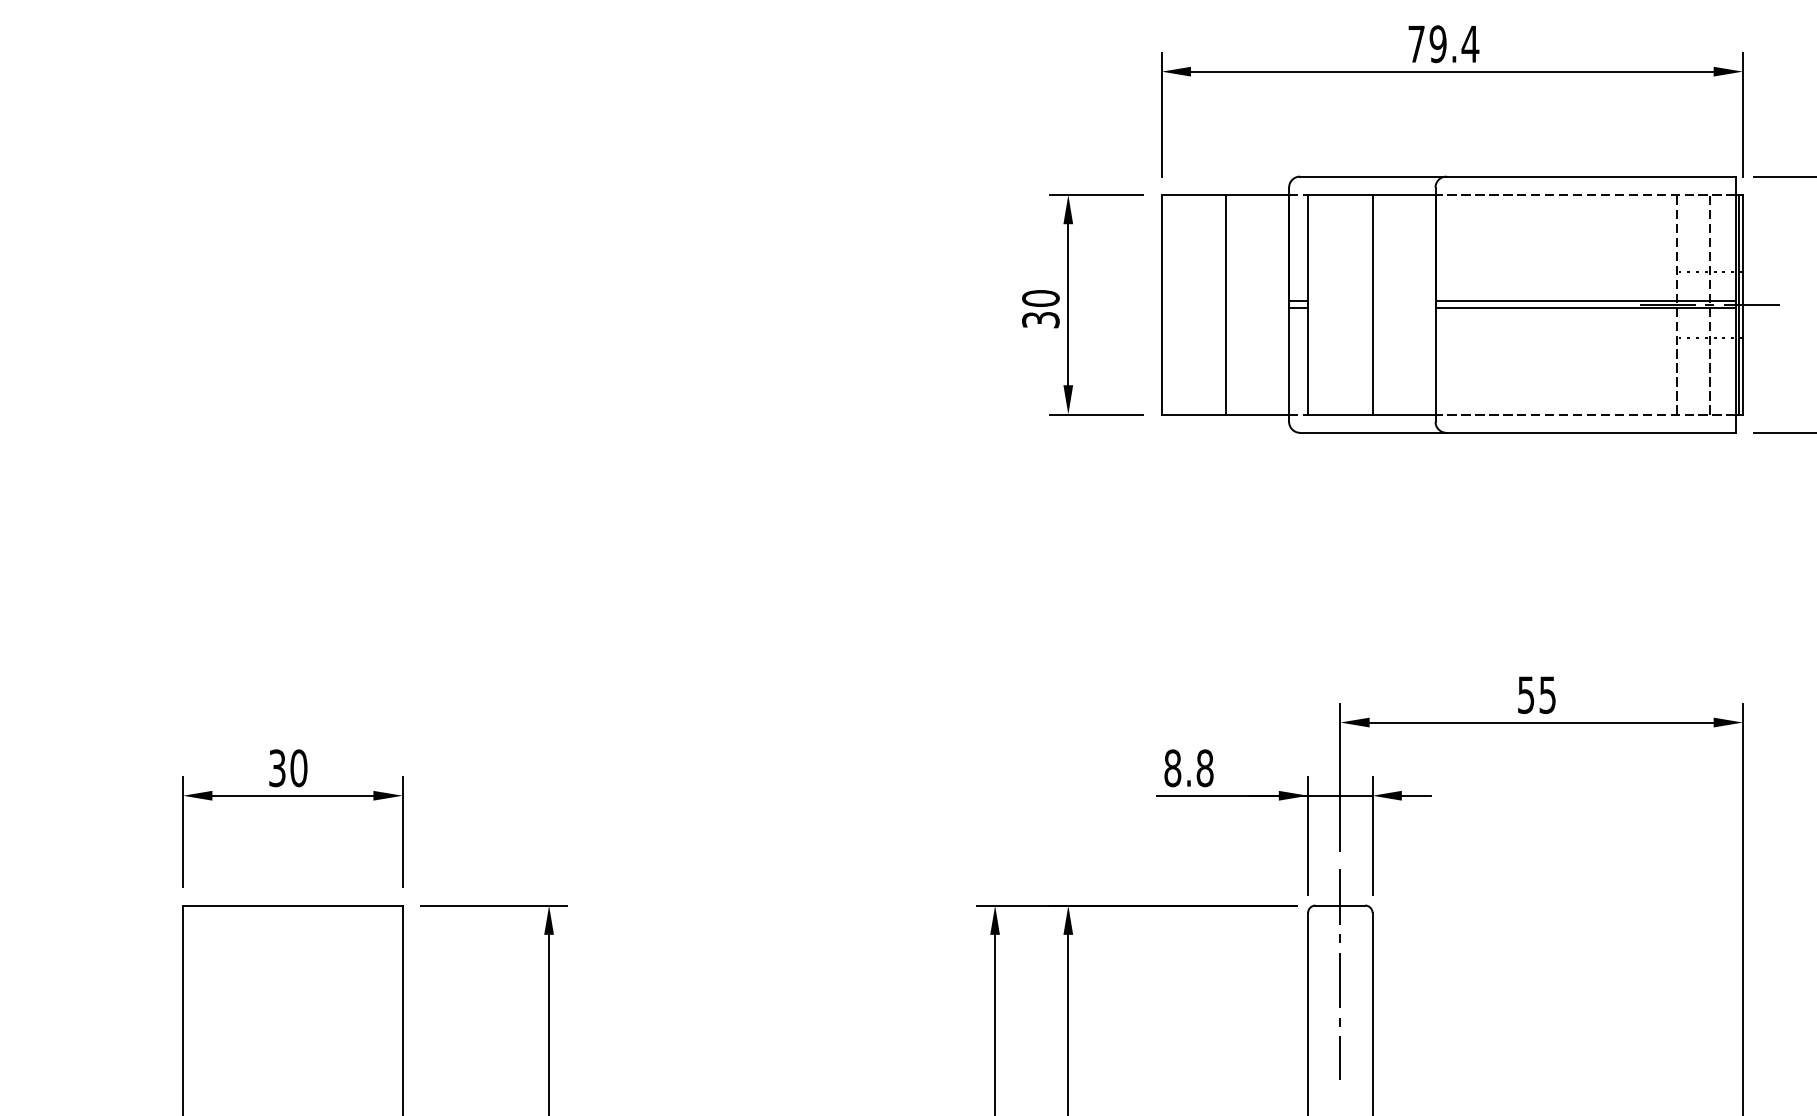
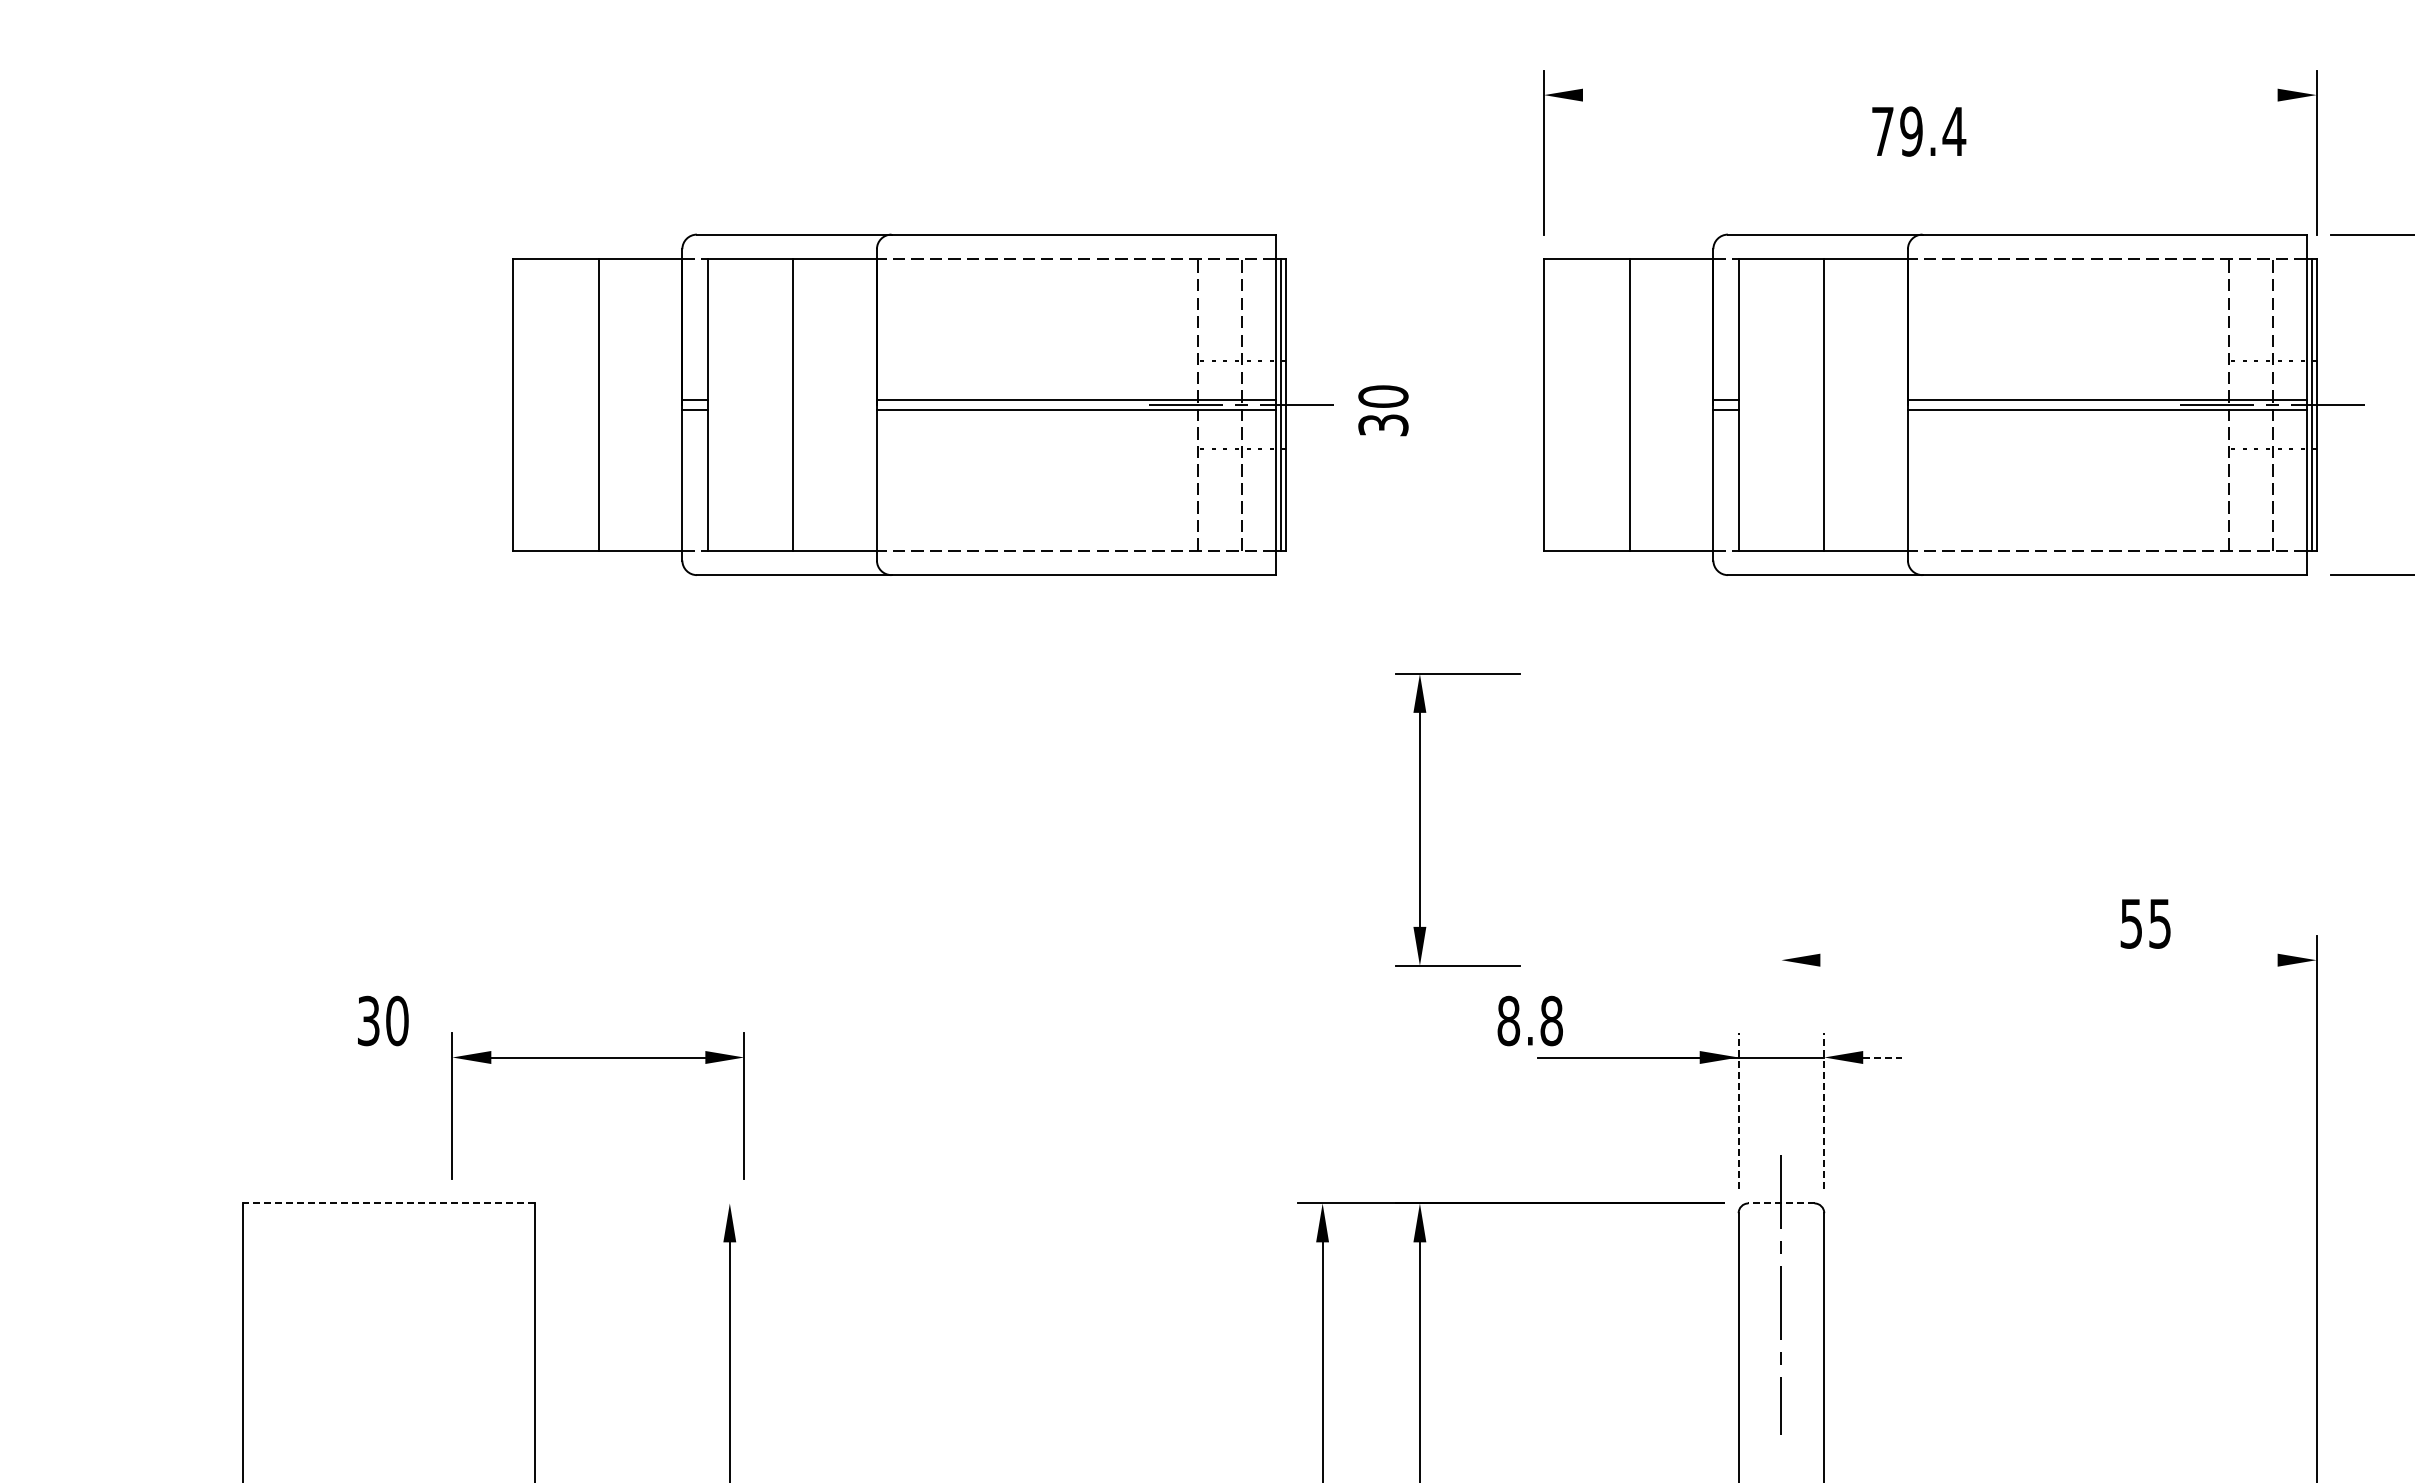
text: (1444, 44) -> (1919, 131), moved
line: (1451, 71) -> (1929, 95), removed
part: (694, 304) -> (922, 404), added
part: (1068, 304) -> (1420, 819), moved
text: (1536, 694) -> (2145, 923), moved
line: (1541, 722) -> (2048, 960), removed
text: (1188, 767) -> (1529, 1020), moved
line: (1340, 776) -> (1781, 1032), removed
line: (1417, 795) -> (1883, 1057), solid -> dashed
part: (292, 796) -> (597, 1058), moved
line: (1308, 836) -> (1738, 1111), solid -> dashed
line: (1372, 836) -> (1824, 1111), solid -> dashed
line: (293, 905) -> (389, 1203), solid -> dashed
line: (493, 905) -> (656, 1203), removed
line: (1339, 905) -> (1780, 1203), solid -> dashed

